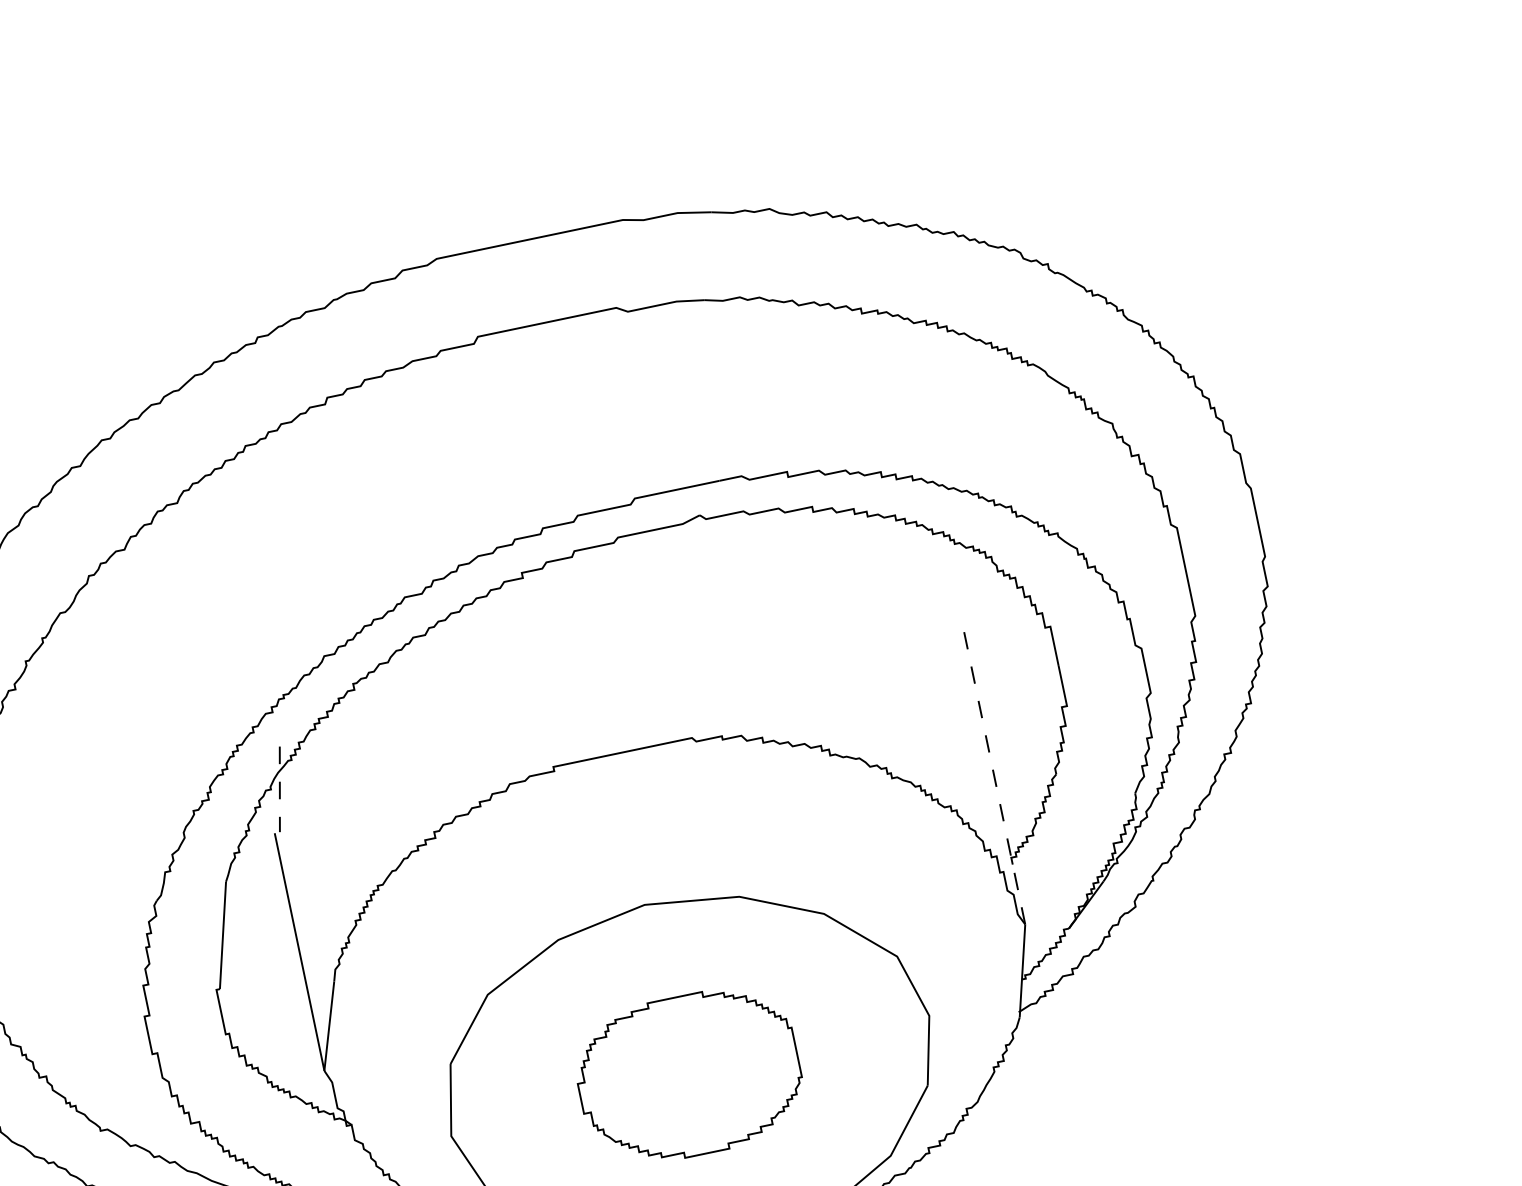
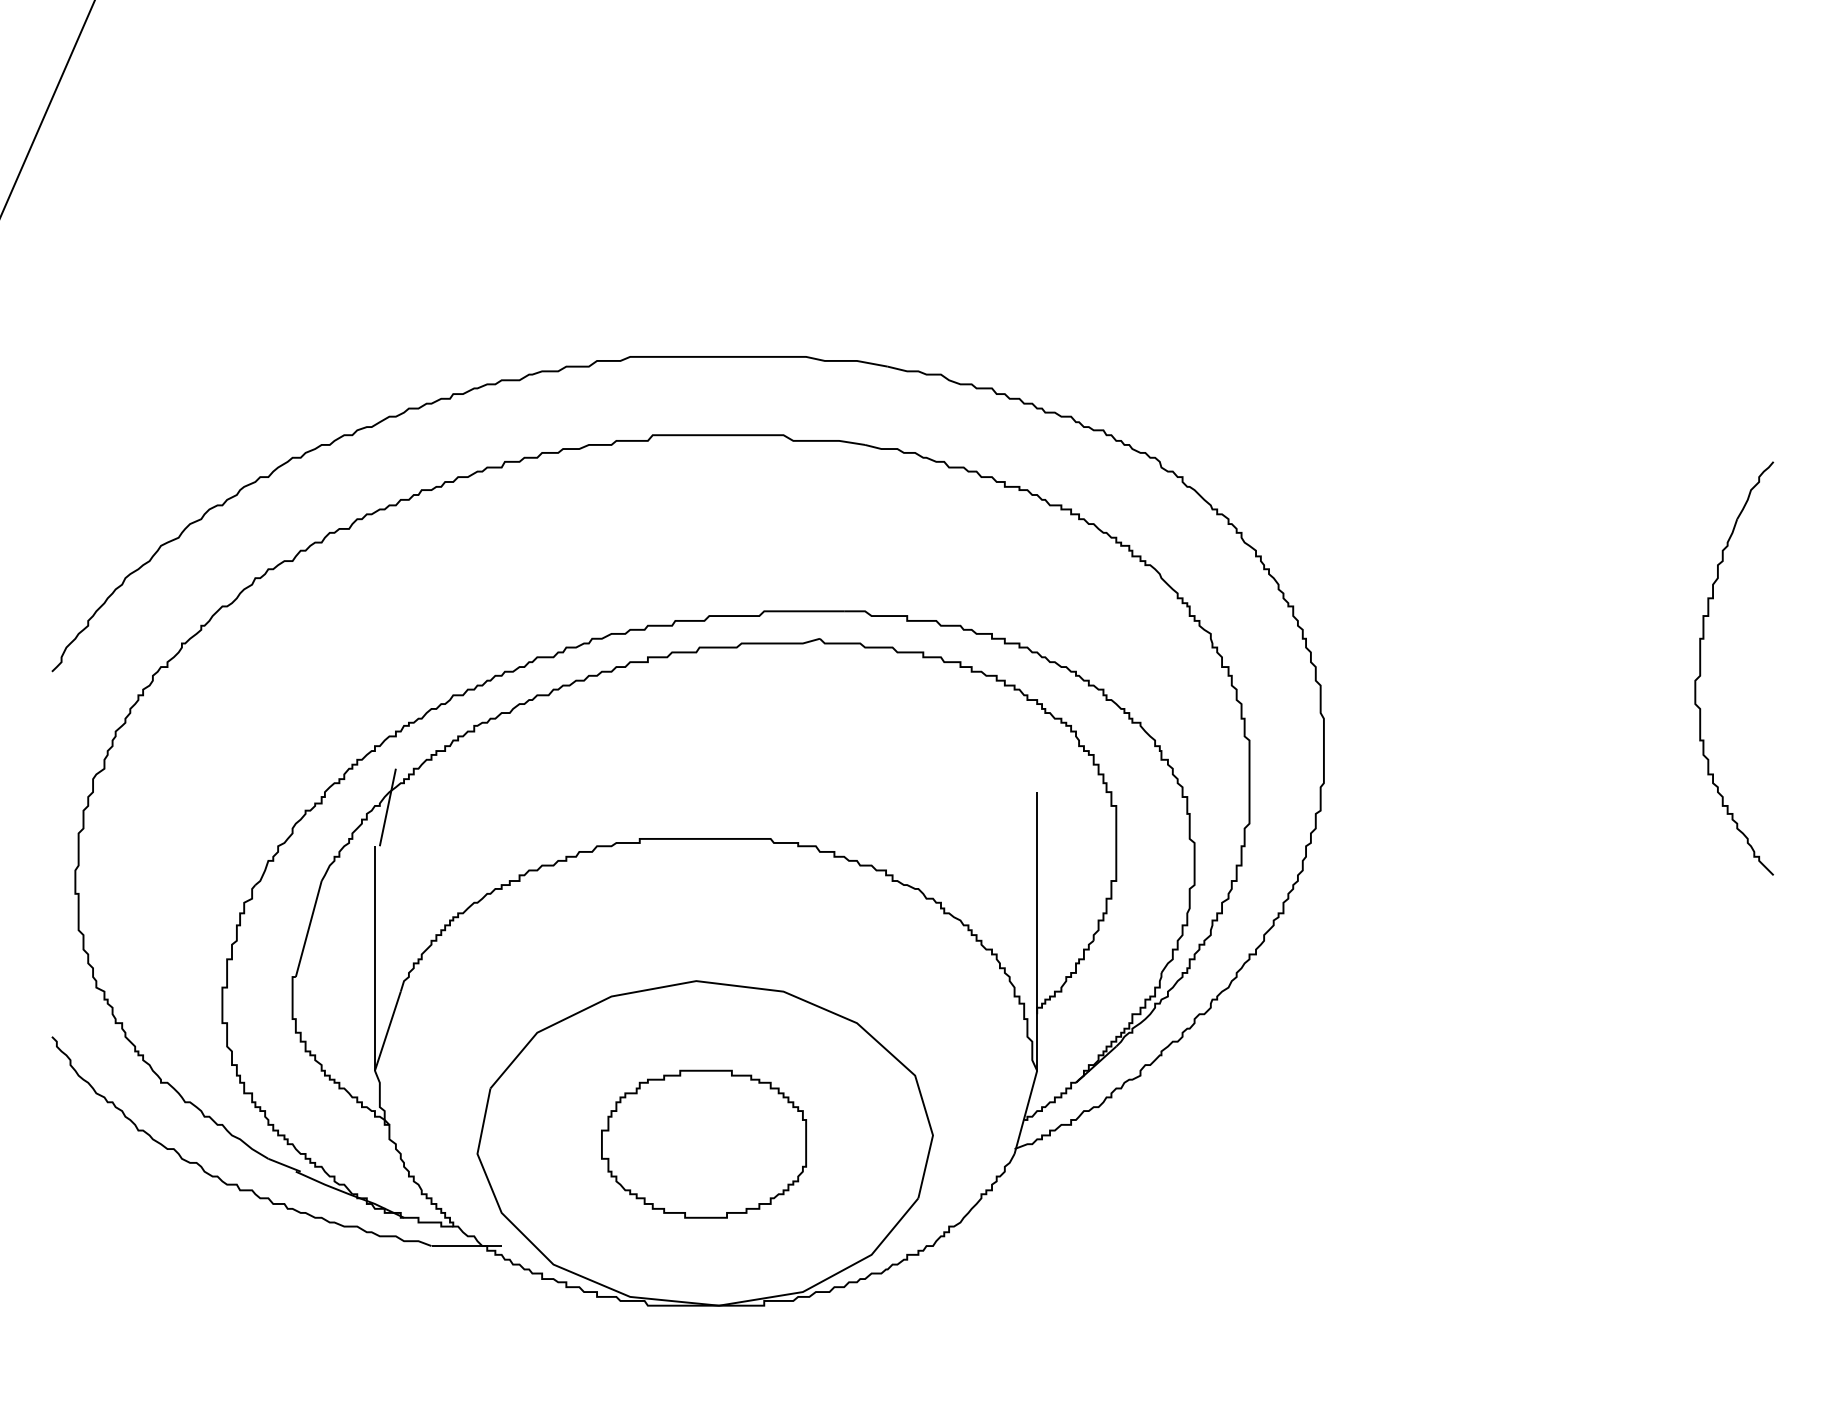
line: (994, 775) -> (1037, 930), dashed -> solid
line: (279, 789) -> (387, 807), dashed -> solid

